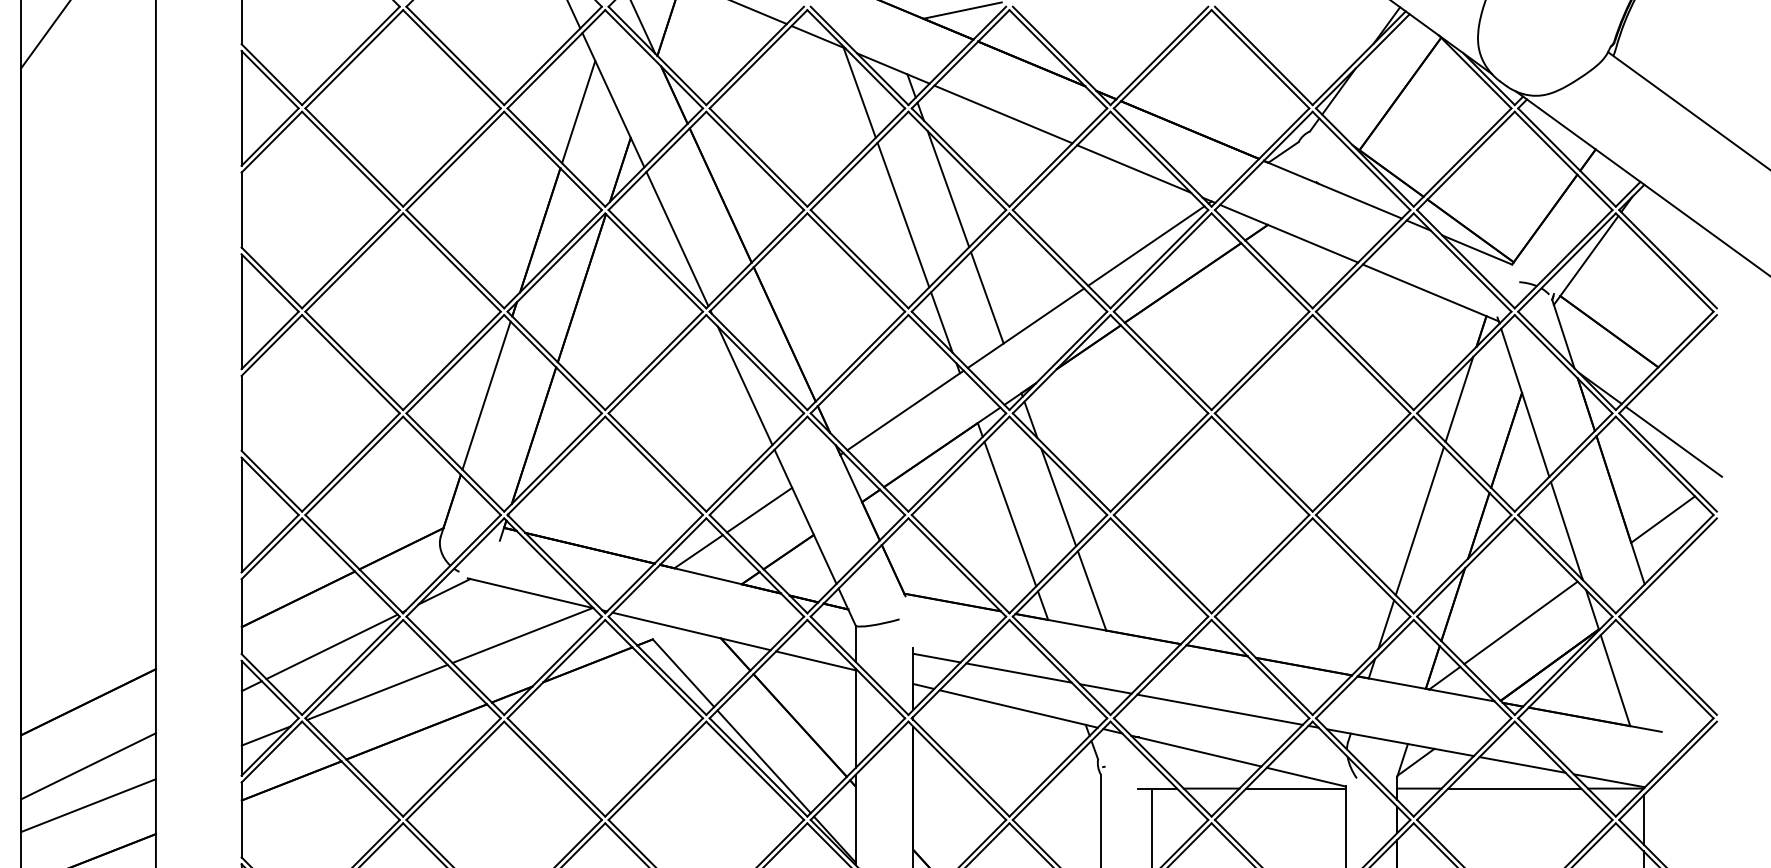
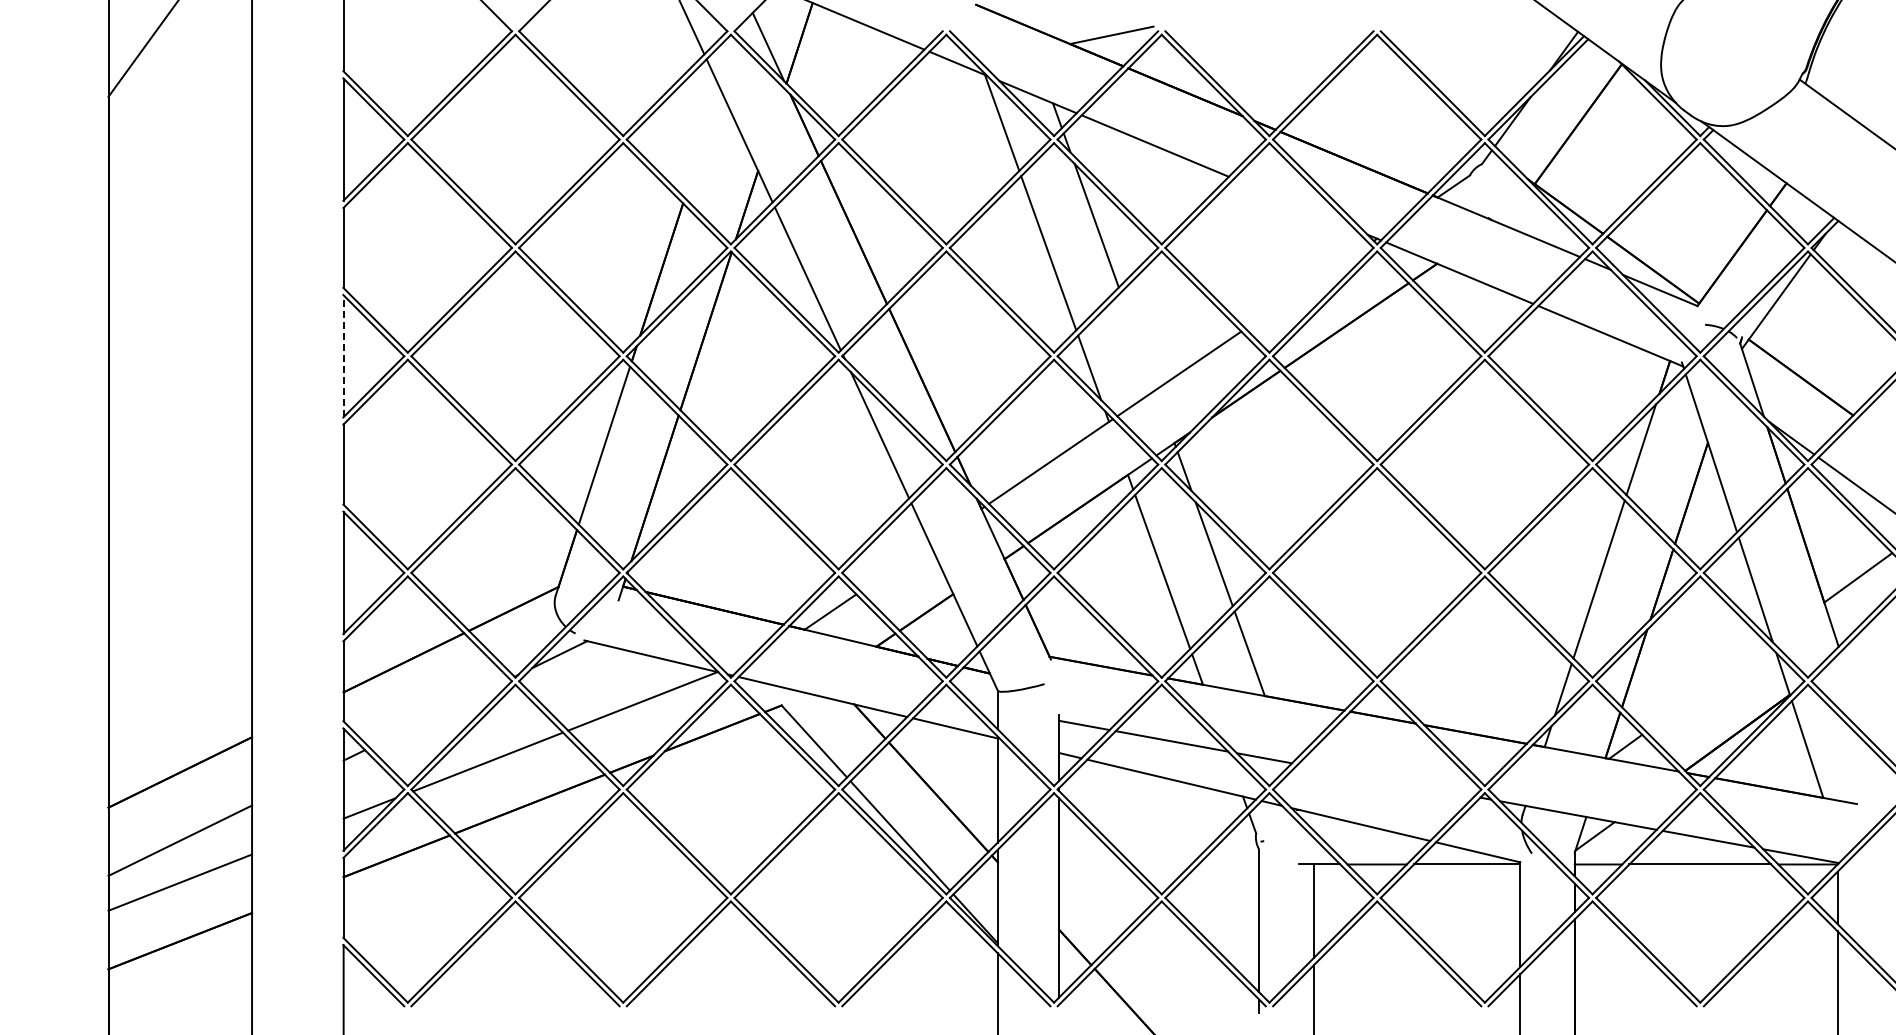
line: (578, 112) -> (702, 143), removed
line: (1134, 168) -> (1294, 203), removed
line: (1146, 245) -> (1307, 285), removed
line: (986, 297) -> (1137, 341), removed
line: (241, 311) -> (343, 356), solid -> dashed
line: (759, 509) -> (895, 567), removed
line: (1520, 622) -> (1706, 687), removed
line: (331, 646) -> (439, 713), removed
line: (1220, 709) -> (1386, 780), removed

